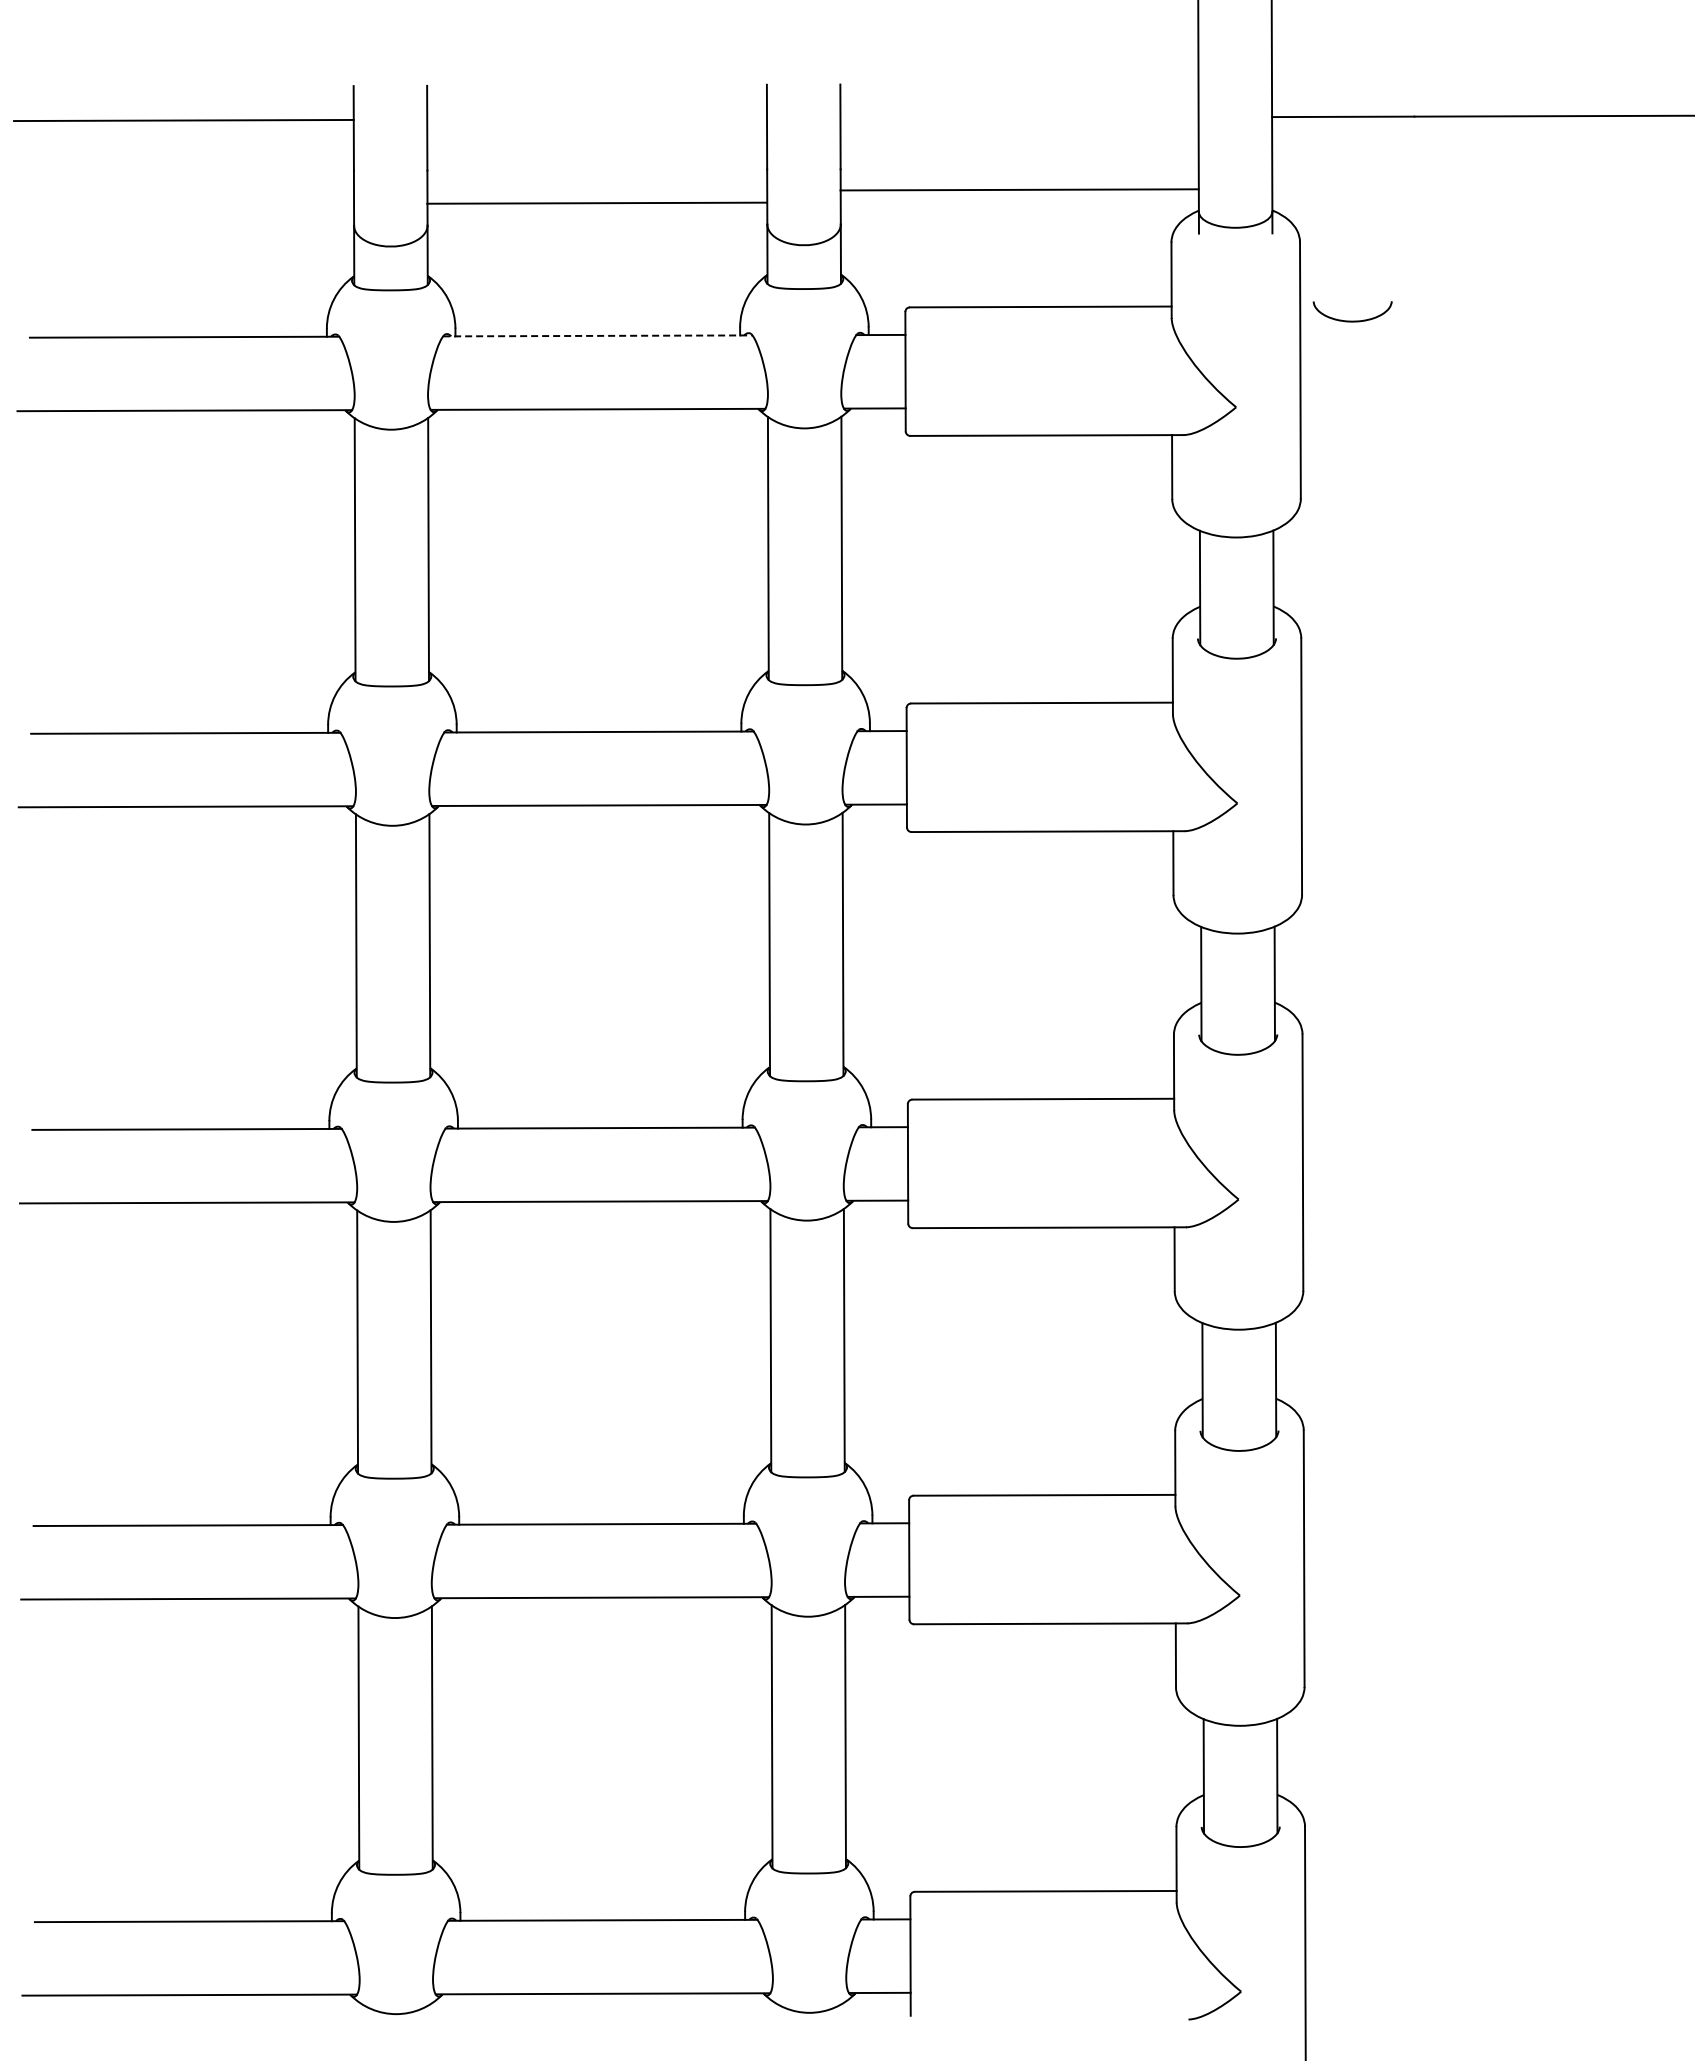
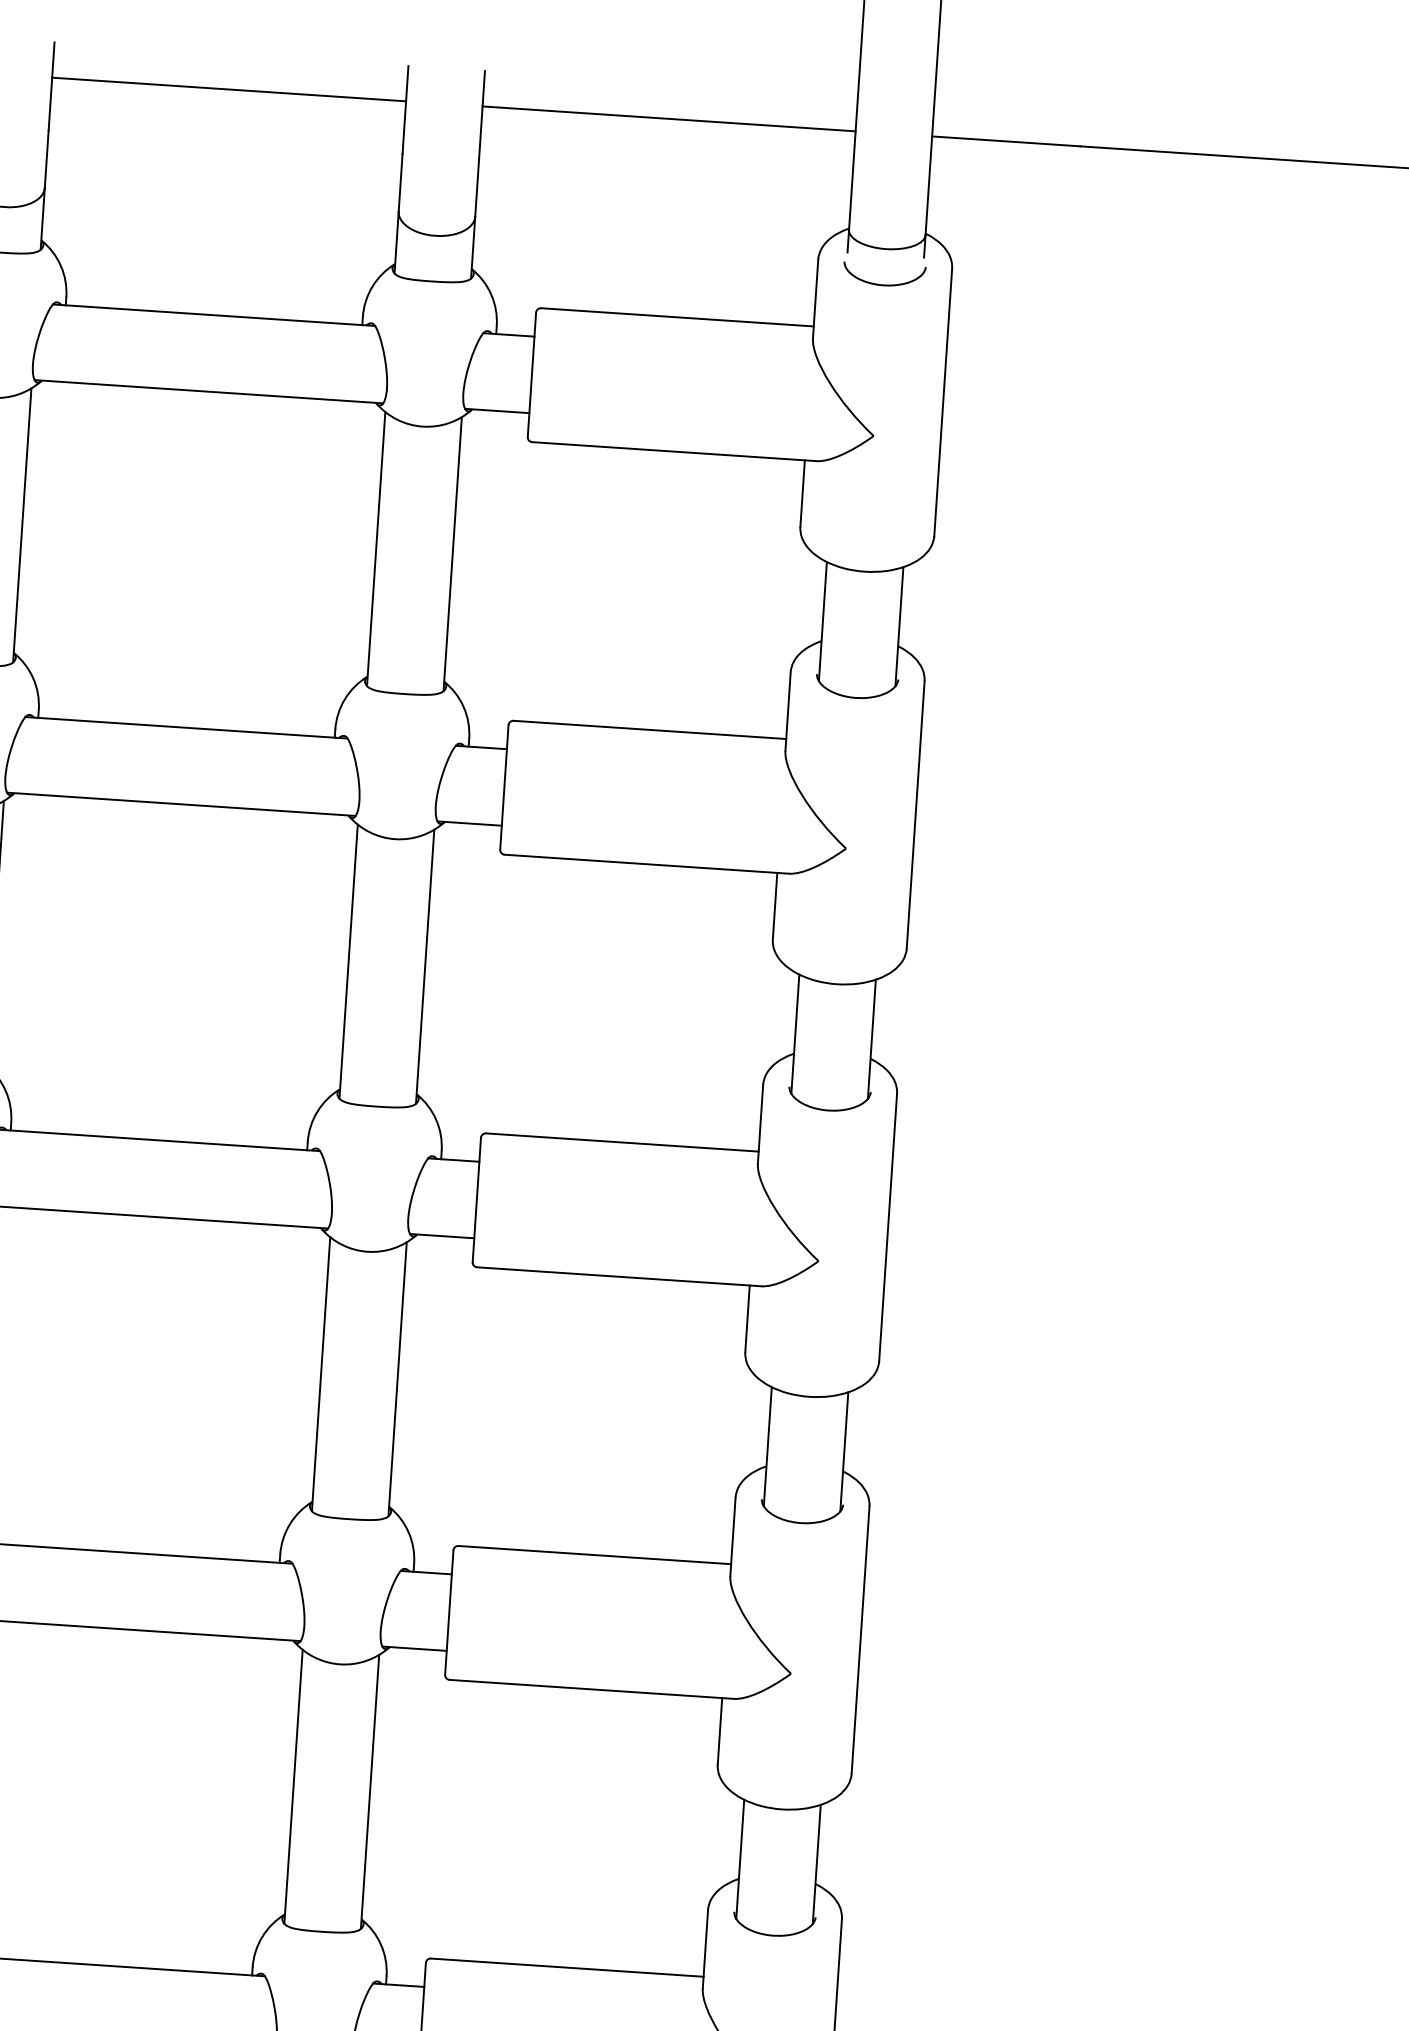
line: (1019, 189) -> (669, 118), moved
line: (597, 202) -> (229, 88), moved
curve: (1352, 320) -> (883, 284), moved
line: (597, 335) -> (213, 314), dashed -> solid

